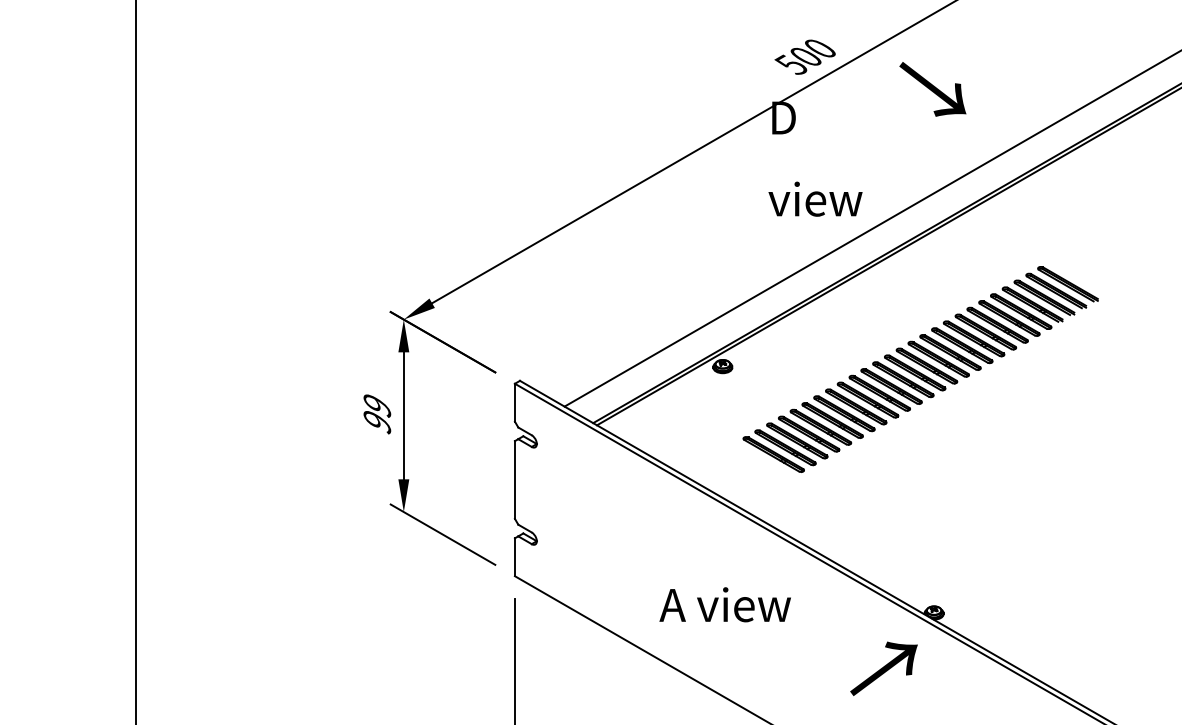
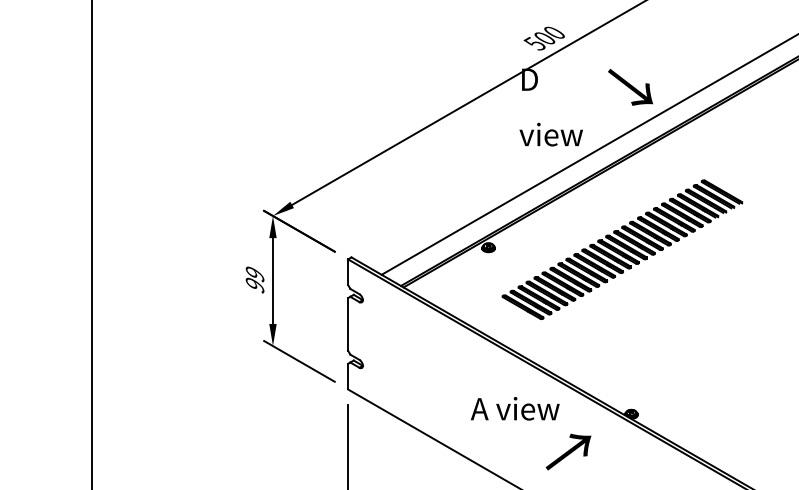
text: (932, 89) -> (630, 87), moved
text: (725, 604) -> (515, 408), moved
text: (883, 667) -> (568, 451), moved

